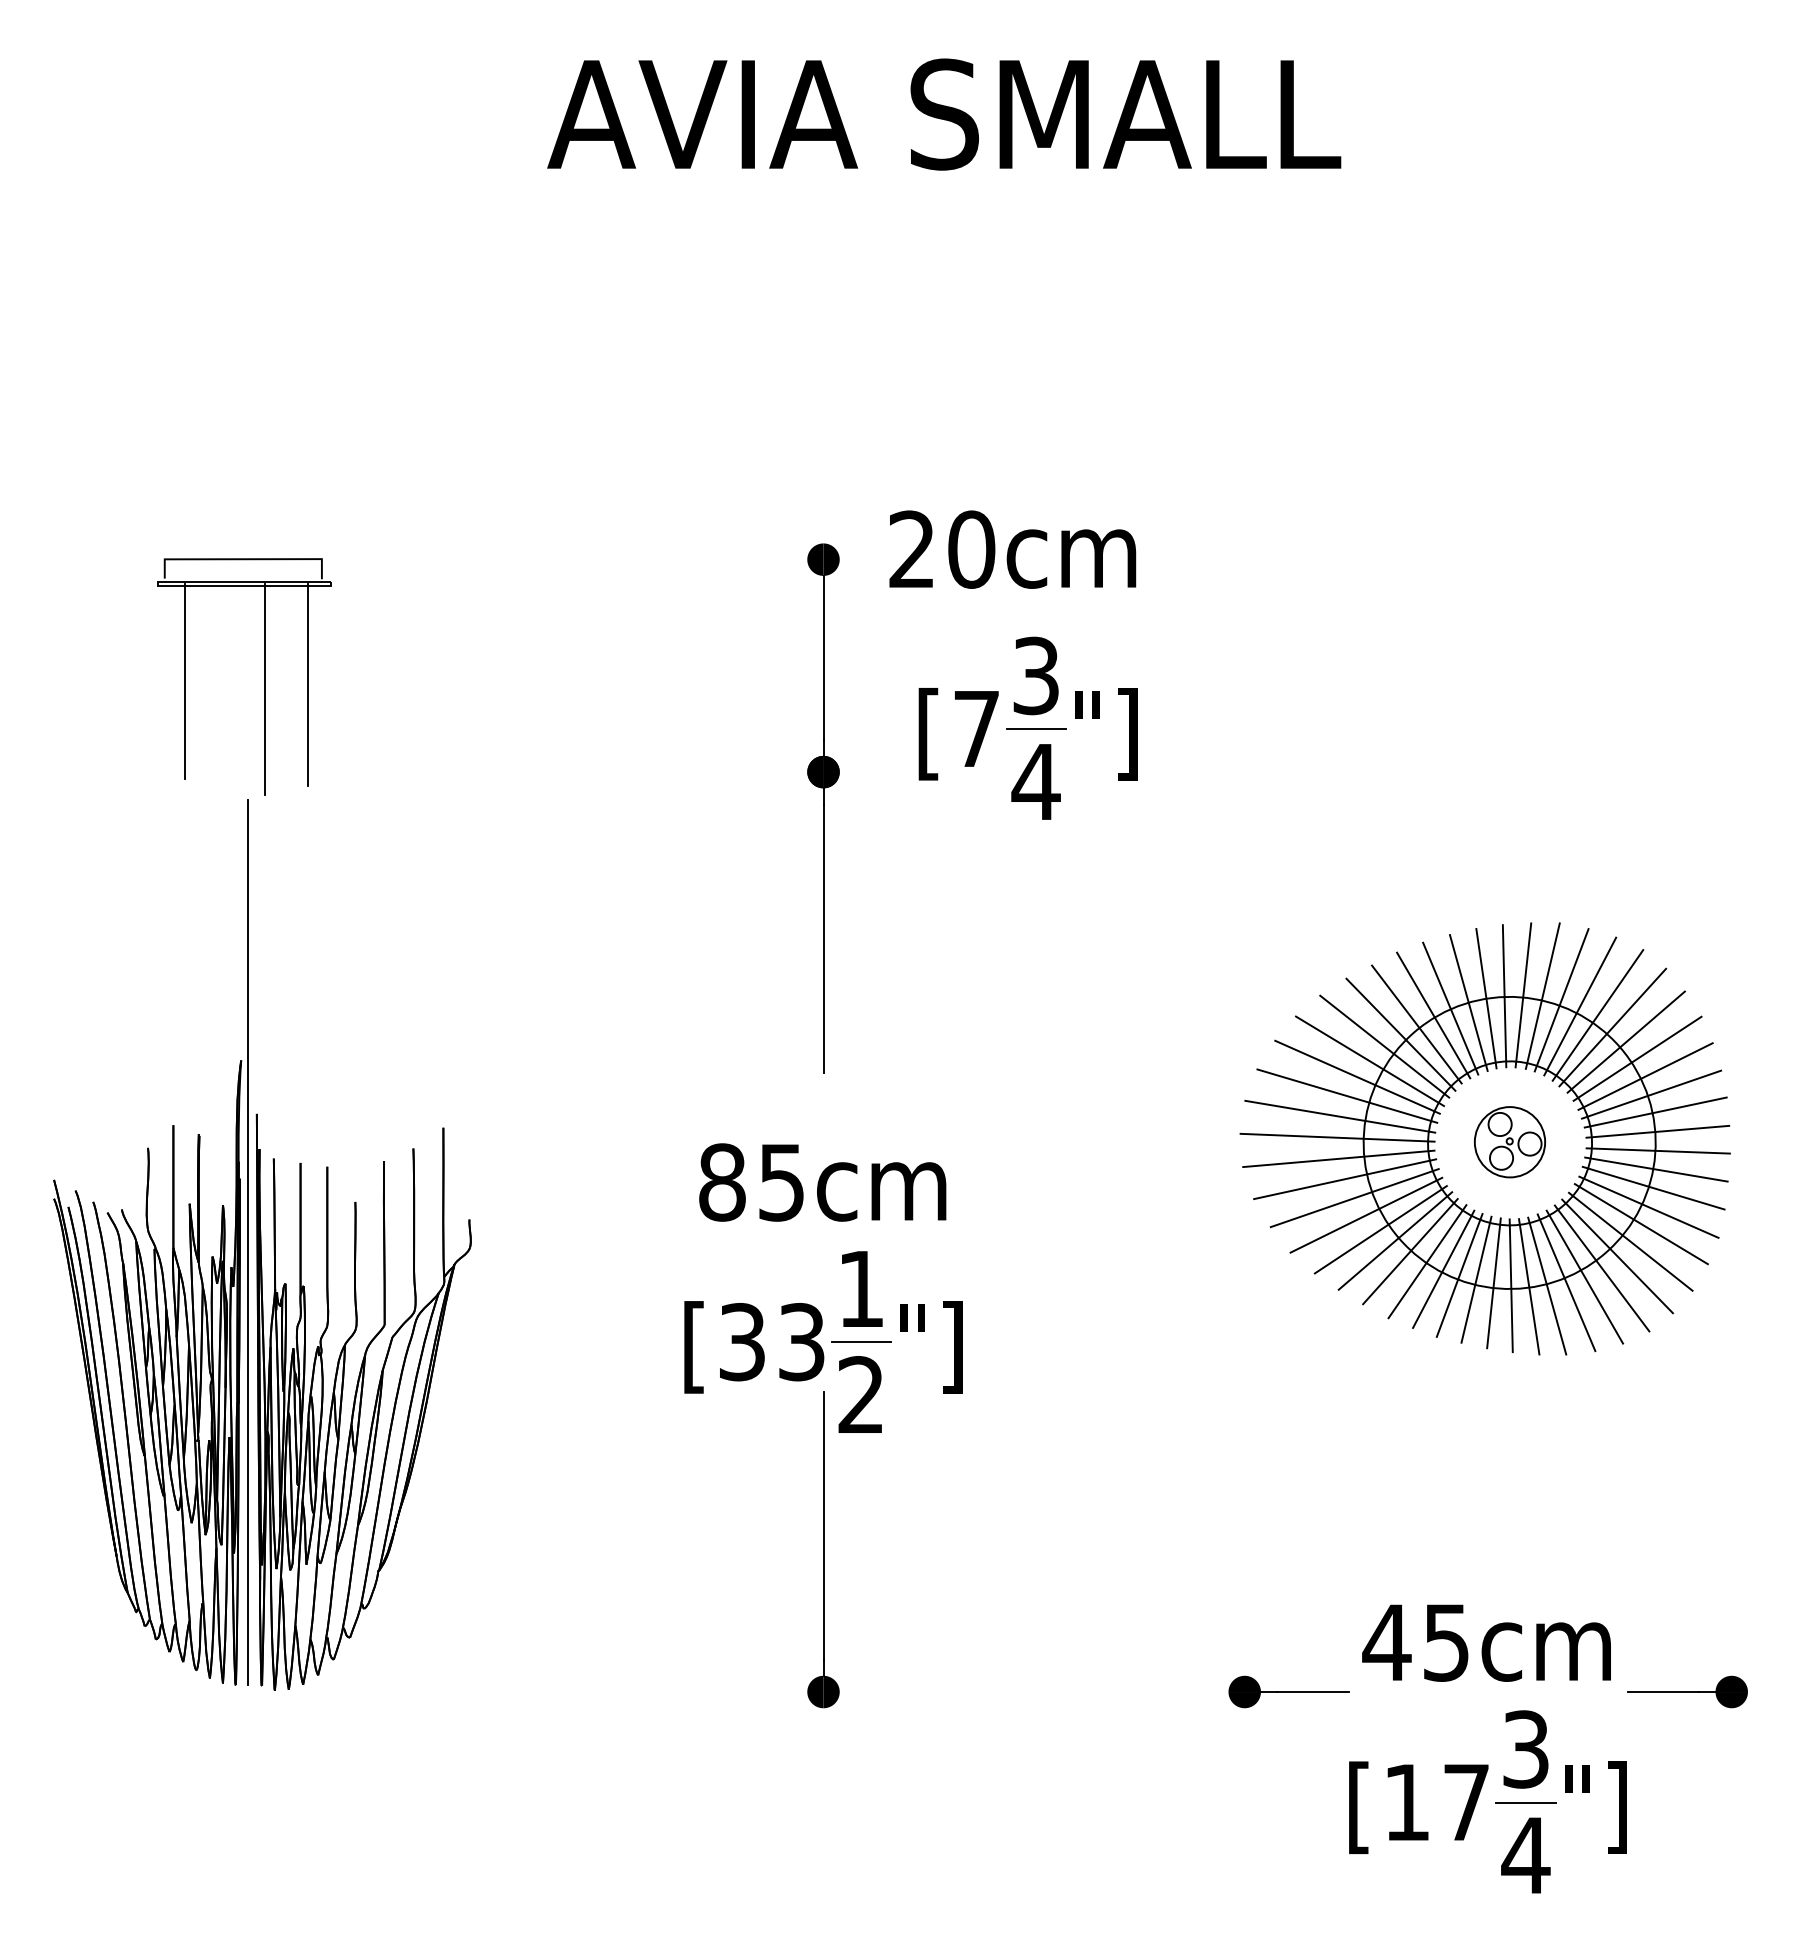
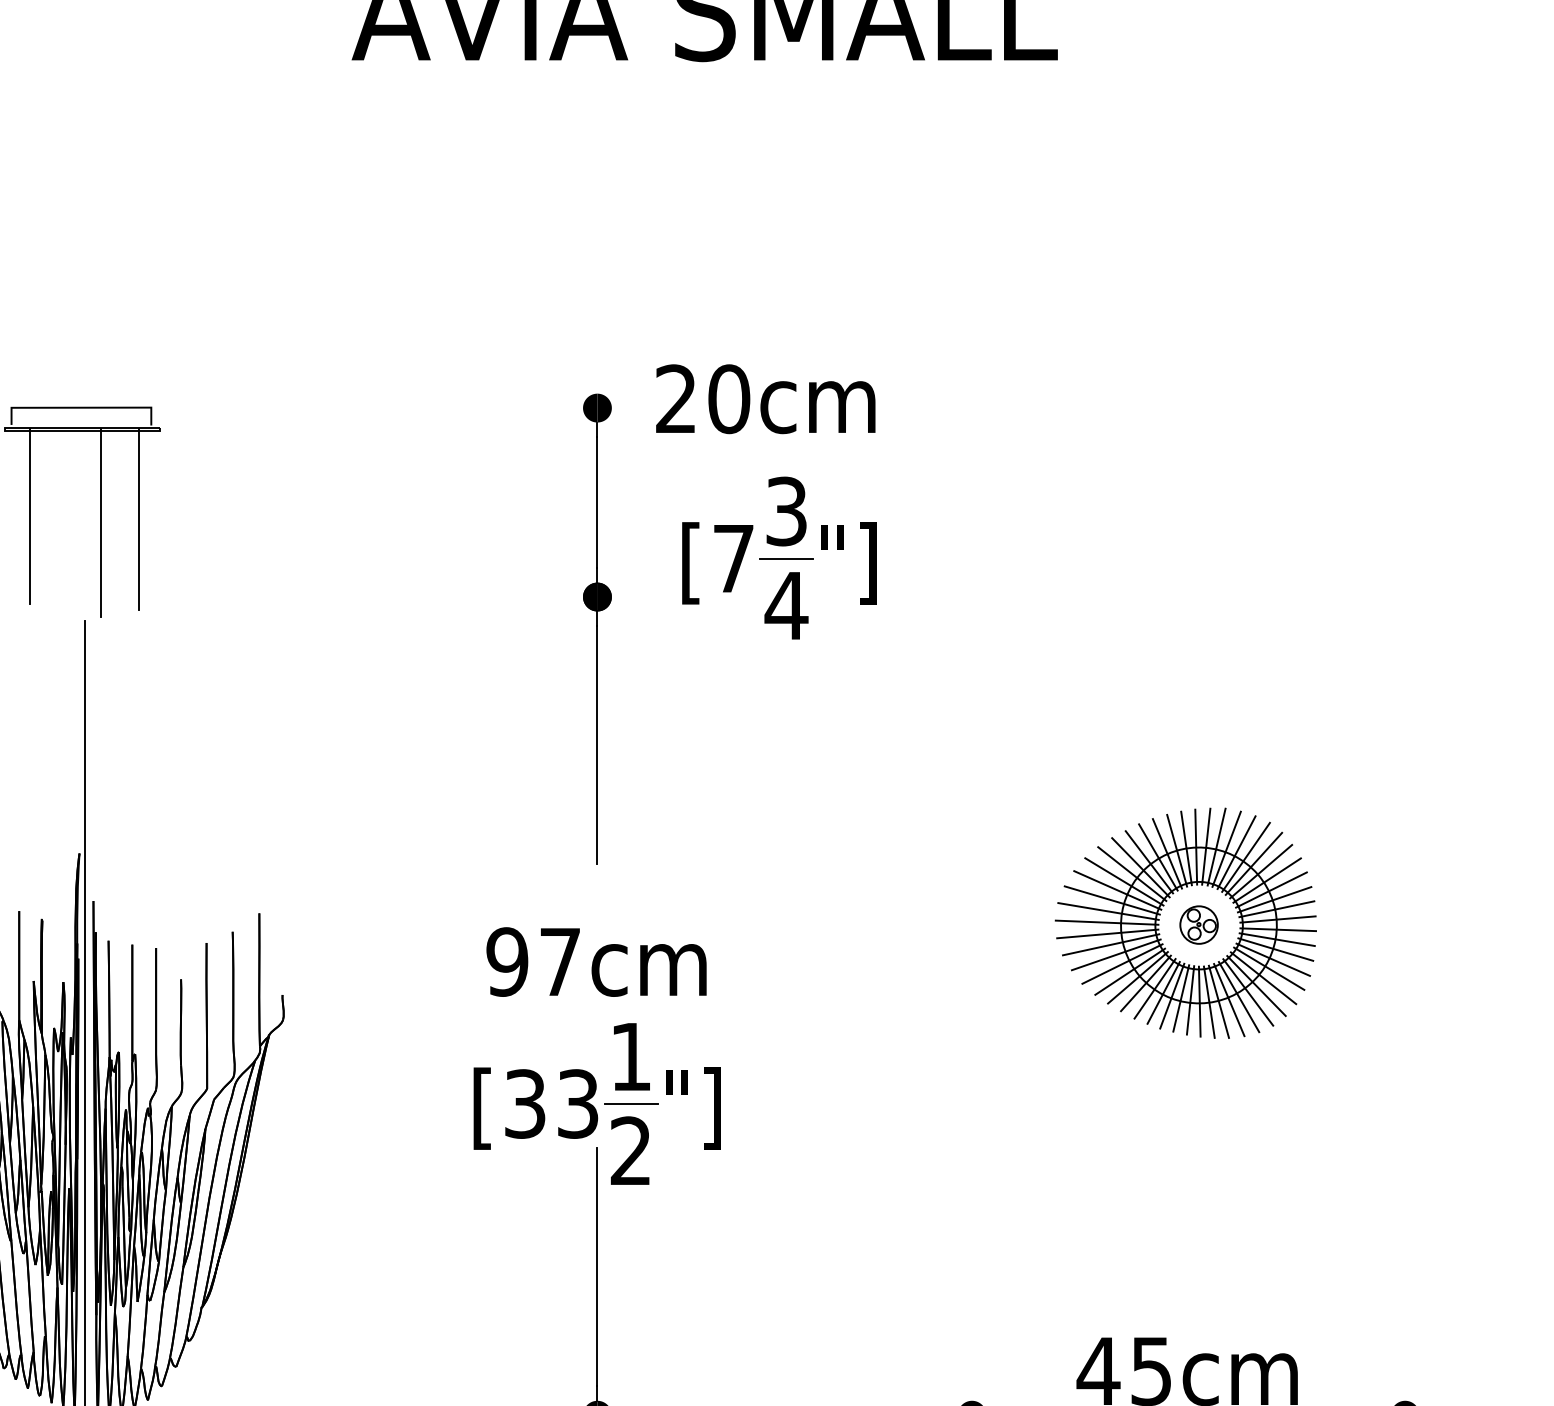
part: (1484, 1138) -> (1185, 922), size x0.6
text: (750, 1182) -> (532, 962), 85cm -> 97cm

